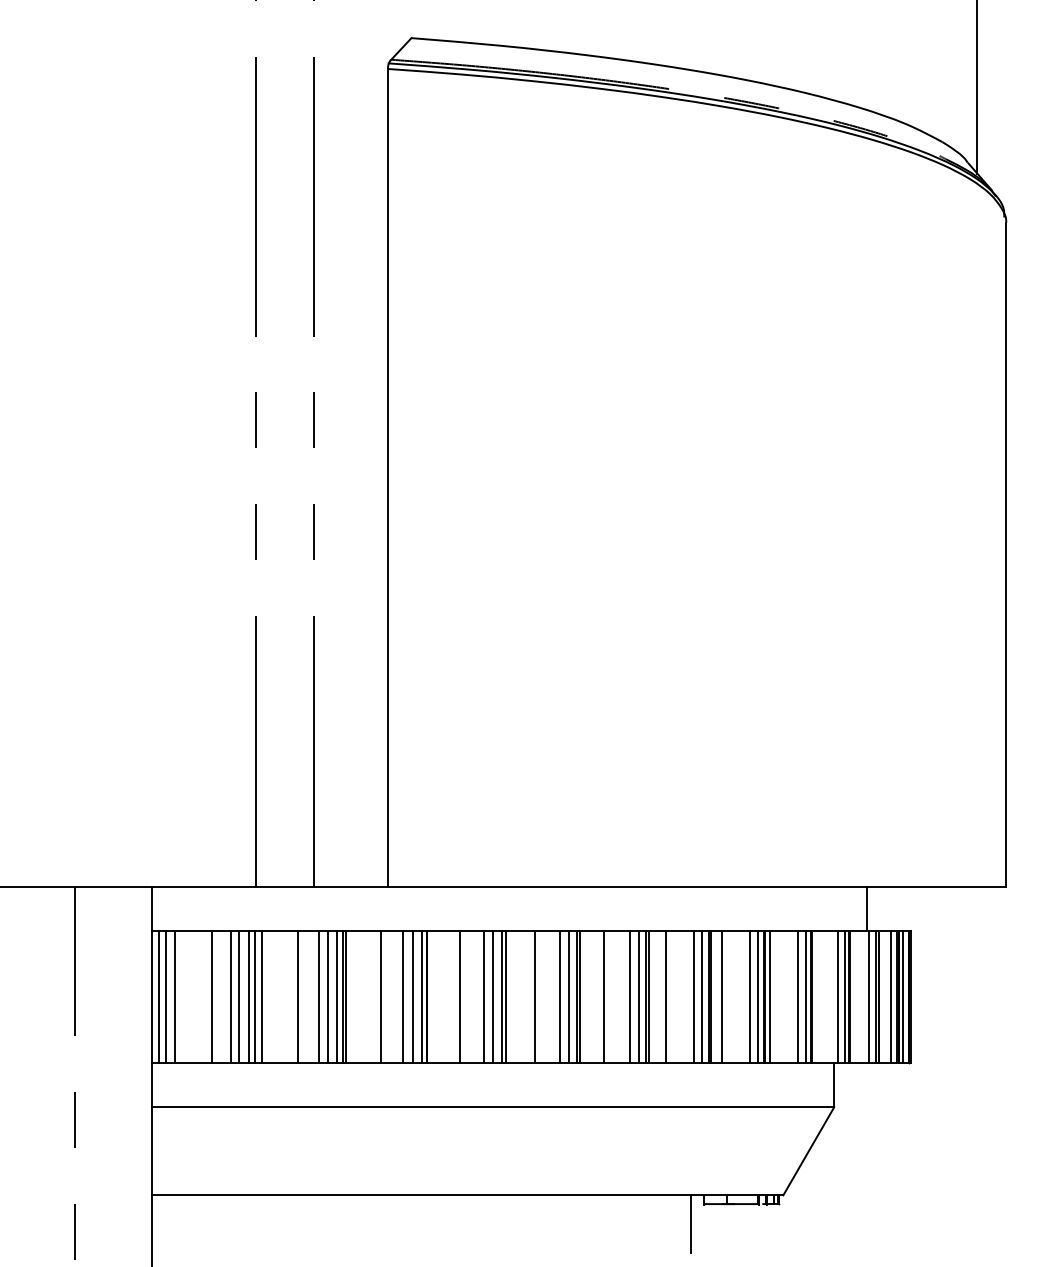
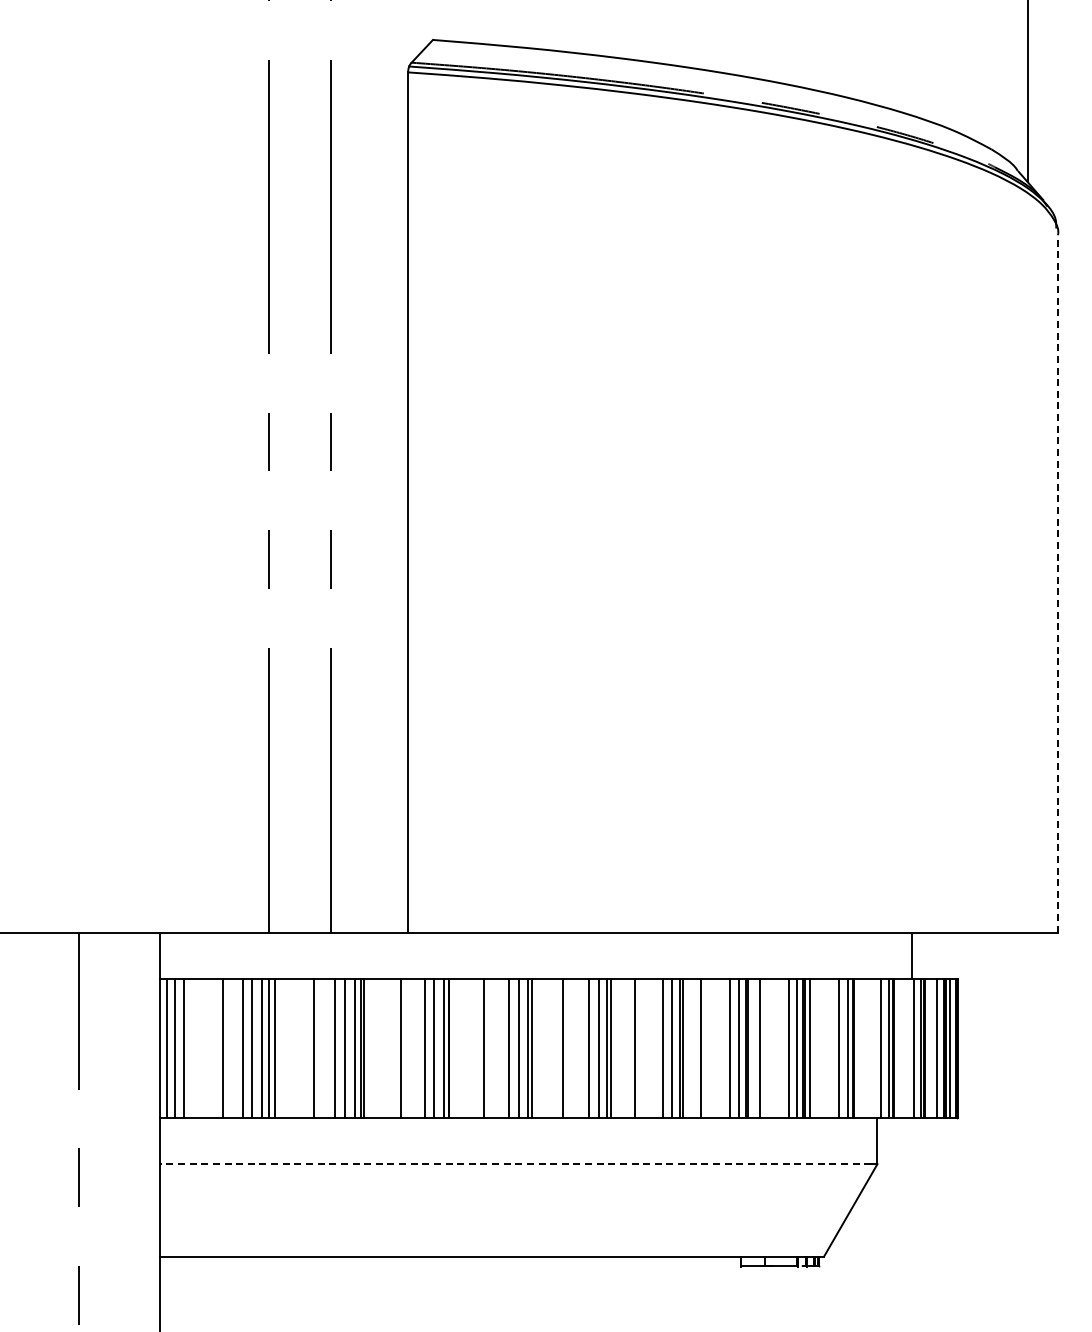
line: (1006, 555) -> (1058, 583), solid -> dashed
line: (489, 1107) -> (515, 1164), solid -> dashed
line: (691, 1223) -> (727, 1286), removed

